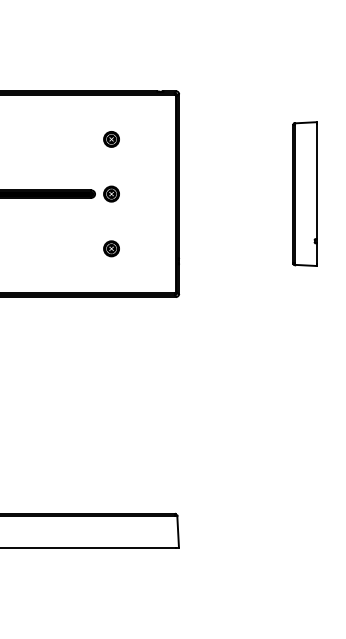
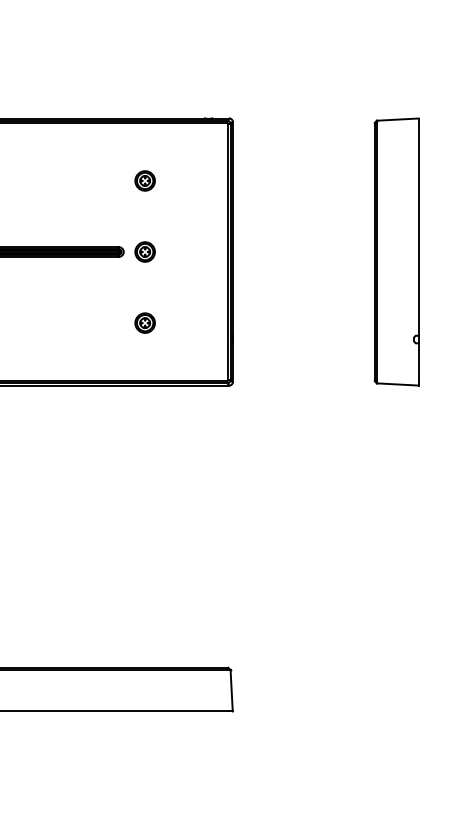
part: (304, 193) -> (396, 251), size x1.43

